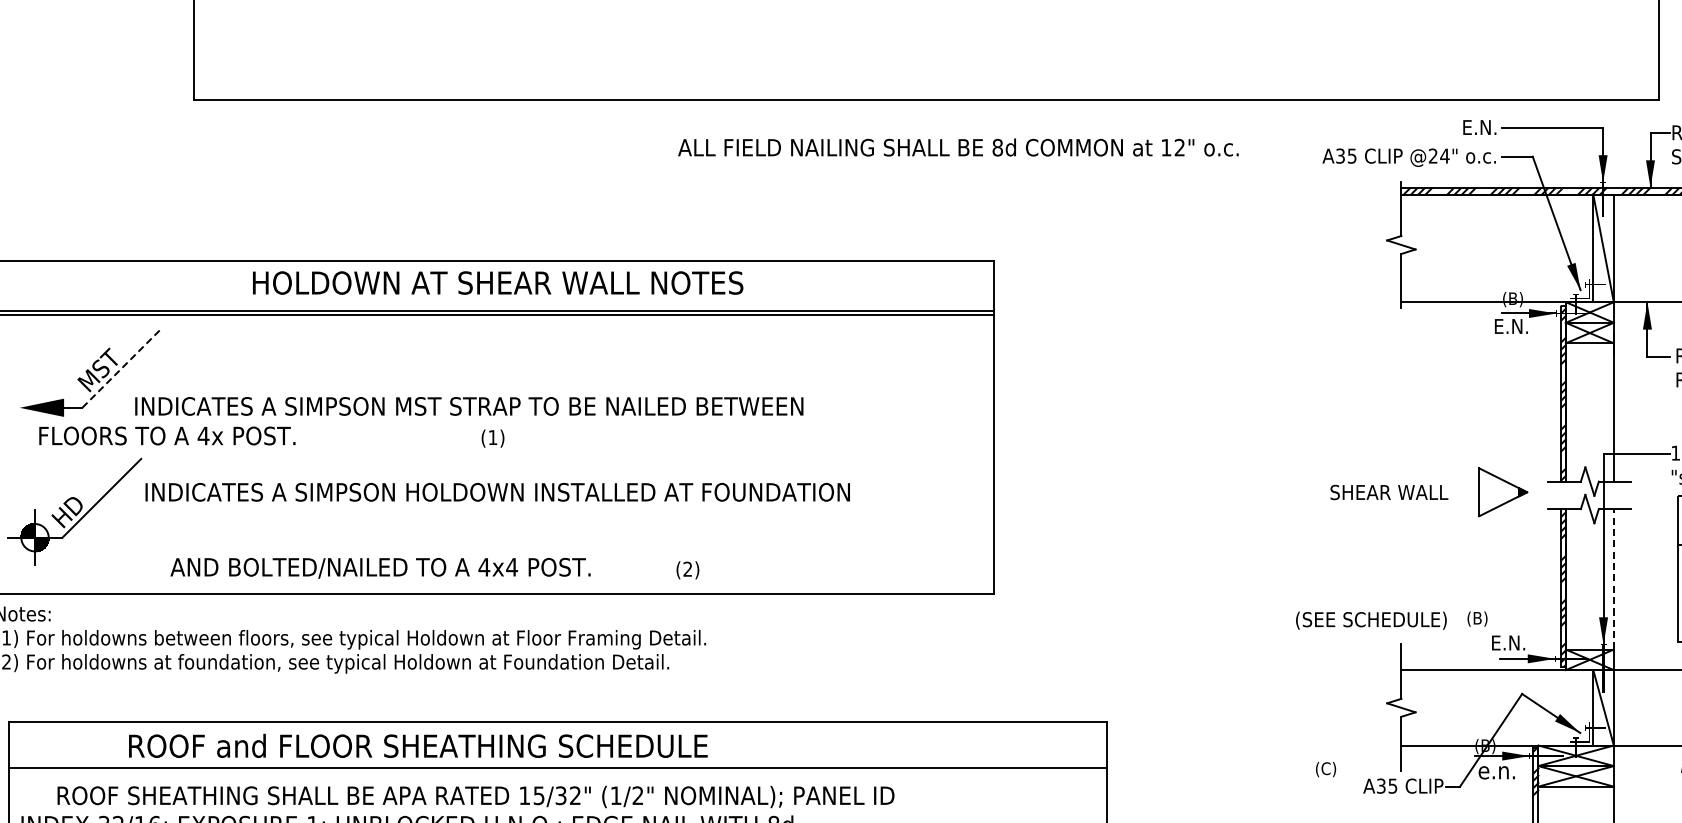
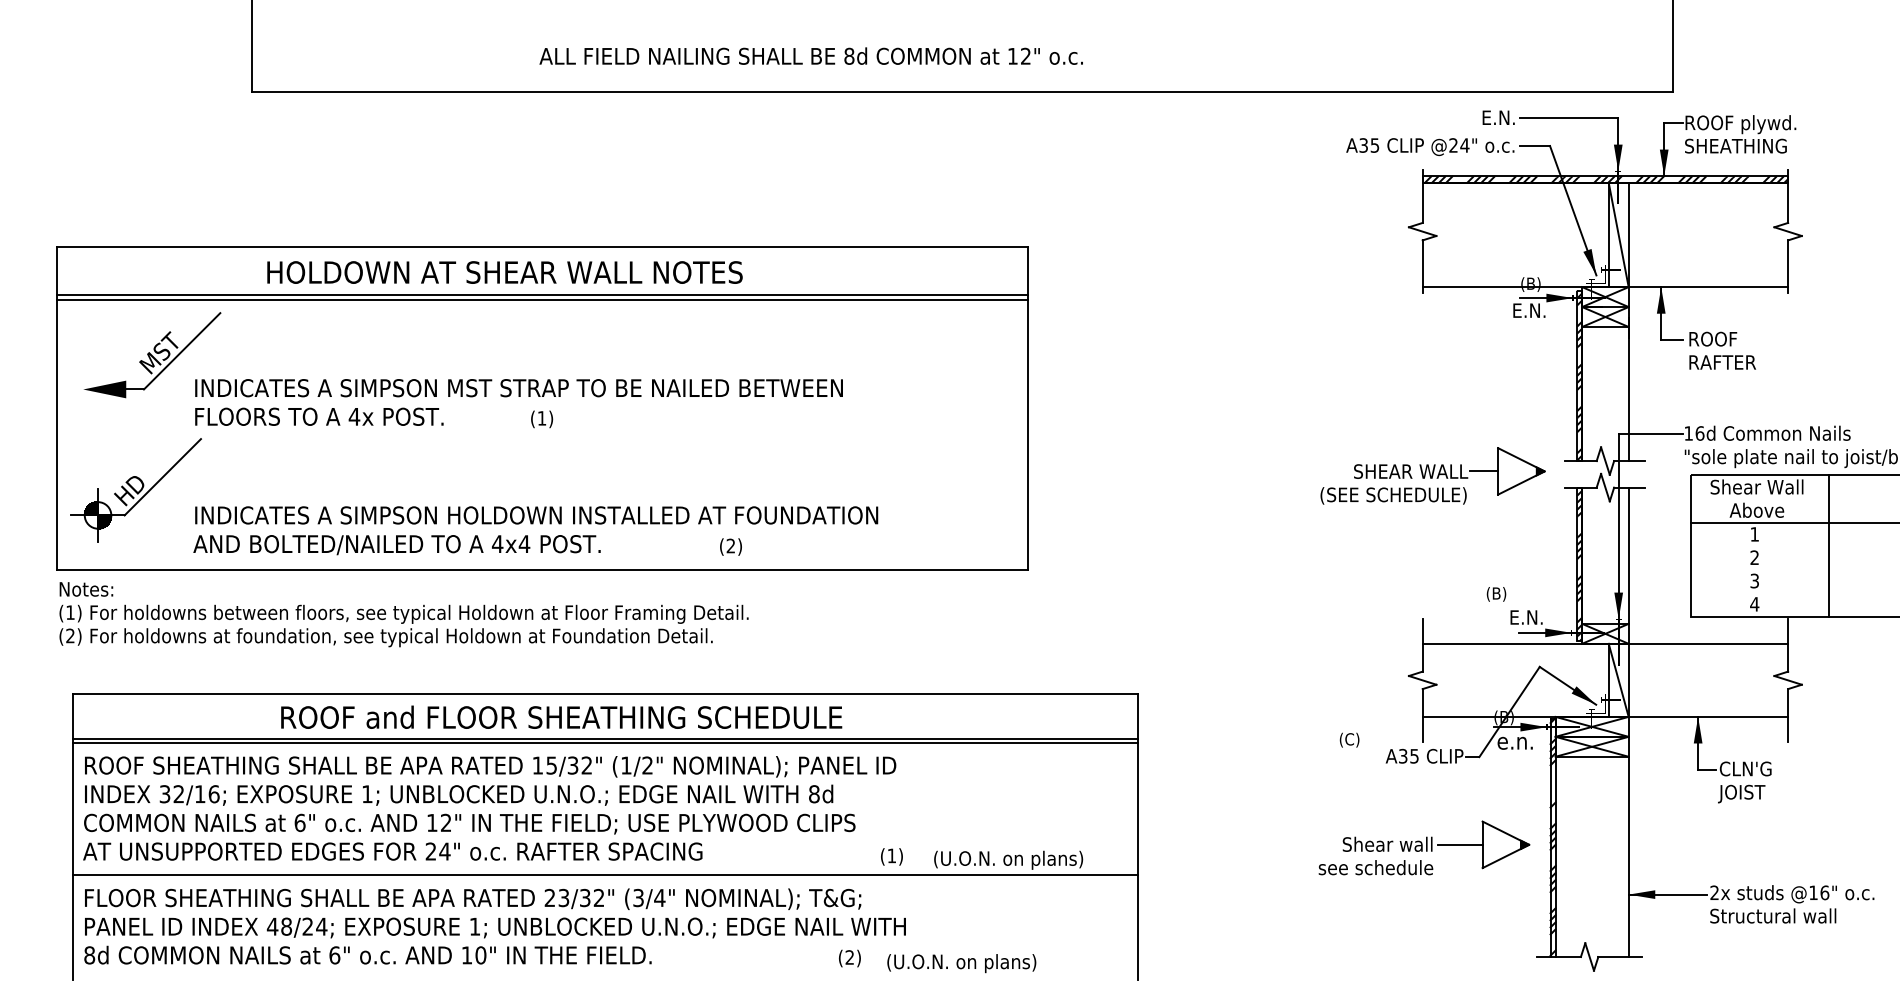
text: (957, 146) -> (810, 55), moved
text: (497, 282) -> (504, 272), moved
line: (122, 367) -> (182, 350), dashed -> solid
text: (167, 435) -> (319, 416), moved
text: (497, 492) -> (536, 515), moved
line: (1464, 492) -> (1483, 471), added
text: (380, 568) -> (396, 545), moved
line: (1613, 579) -> (1628, 555), dashed -> solid
text: (1371, 620) -> (1393, 495), moved
text: (418, 745) -> (561, 716), moved
line: (557, 772) -> (604, 743), added
text: (475, 796) -> (490, 766), moved

